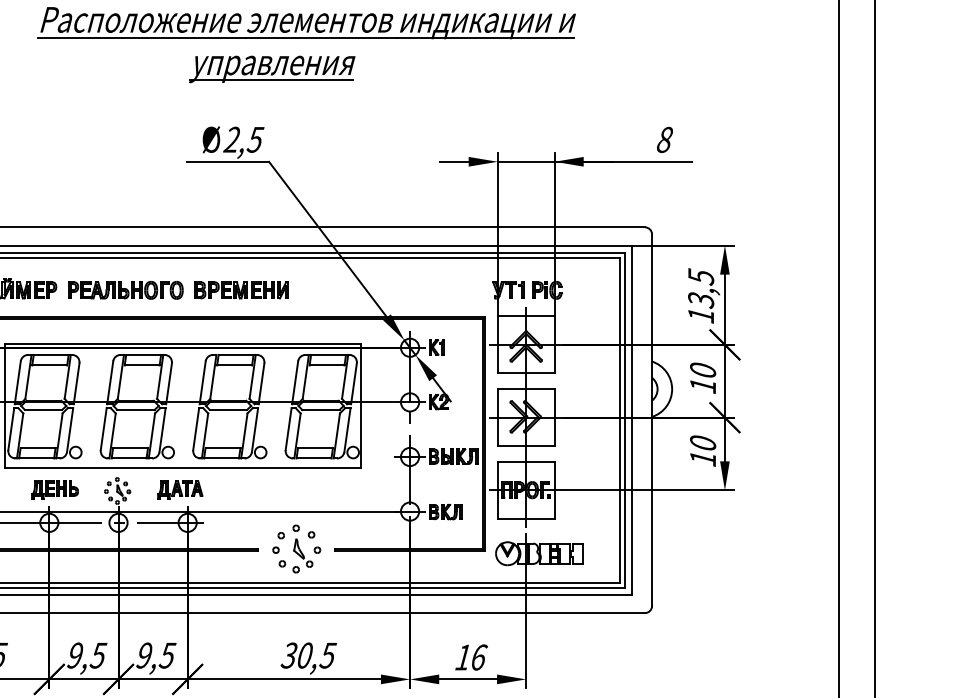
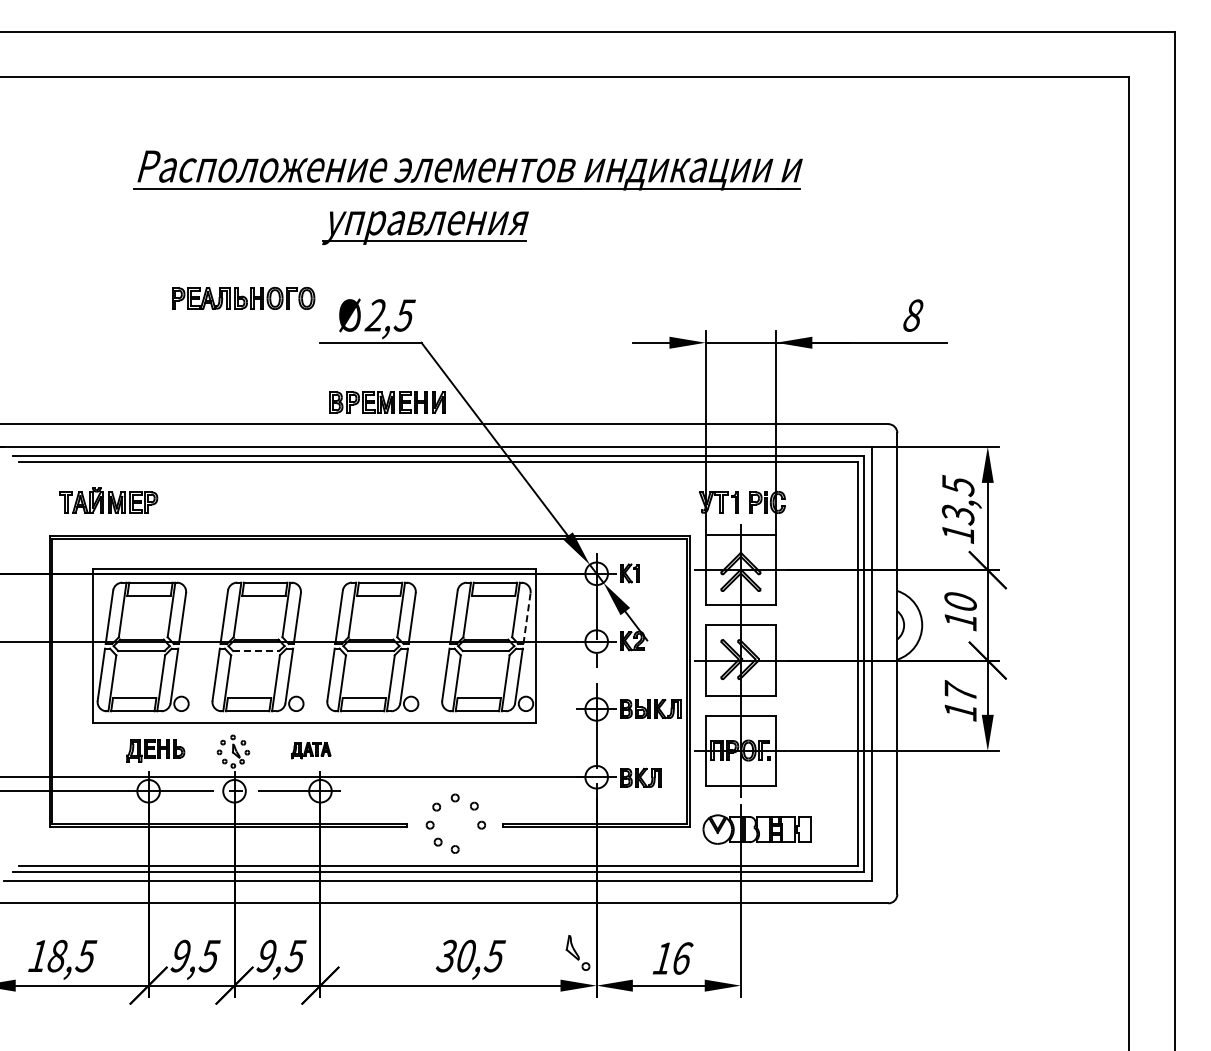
part: (125, 290) -> (243, 298), moved
part: (241, 290) -> (387, 402), moved
line: (354, 383) -> (527, 618), solid -> dashed
line: (136, 409) -> (256, 650), solid -> dashed
text: (702, 441) -> (960, 690), 10 -> 17
part: (179, 490) -> (310, 750), size x0.7
part: (302, 552) -> (577, 952), moved

